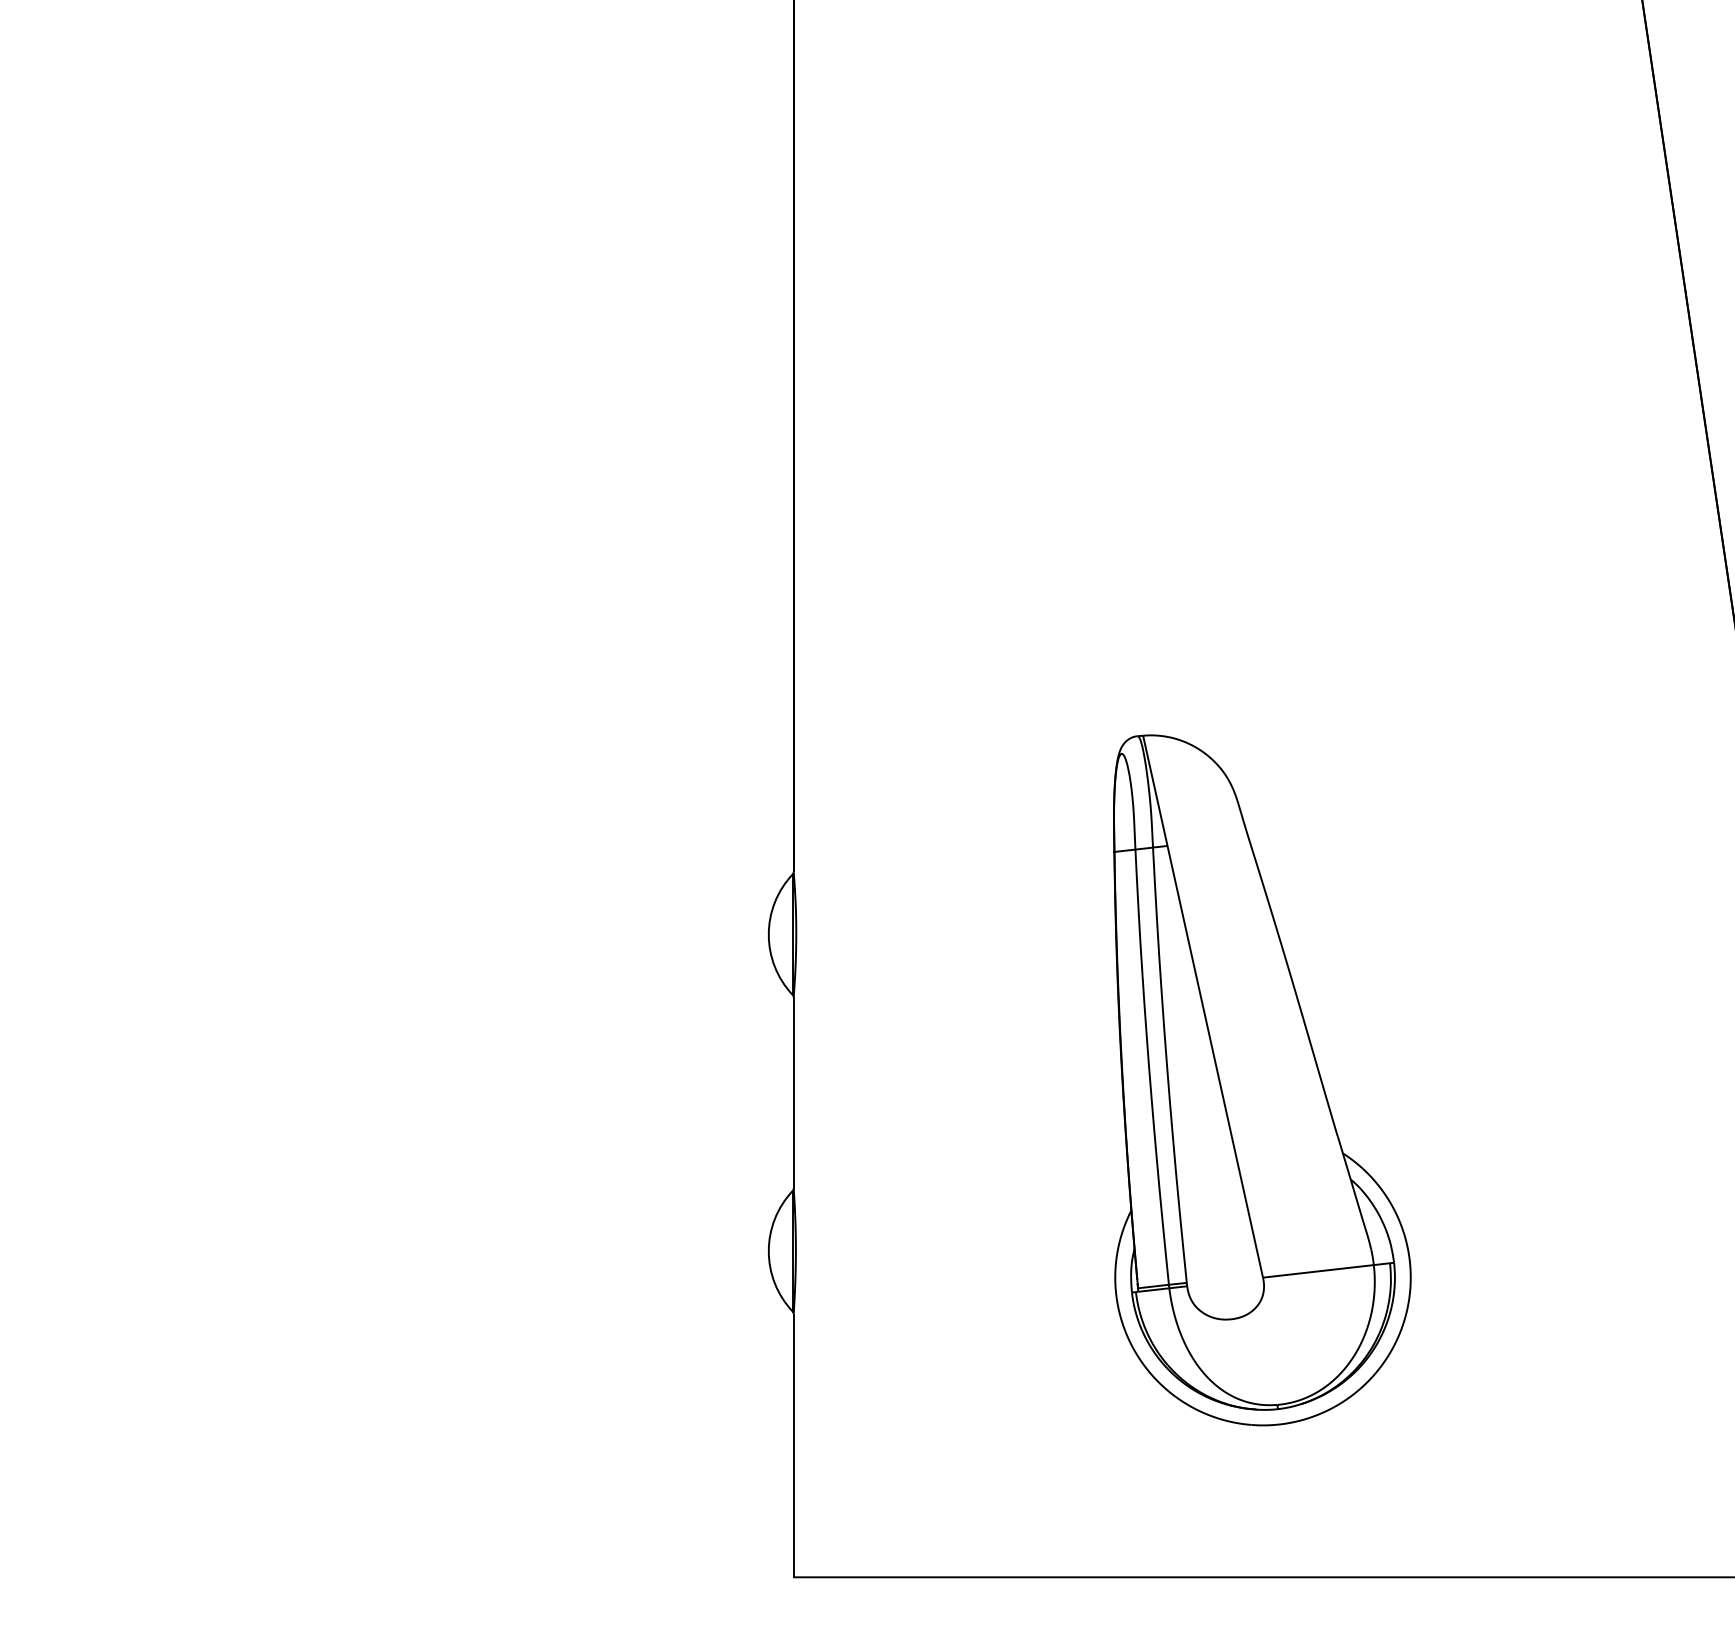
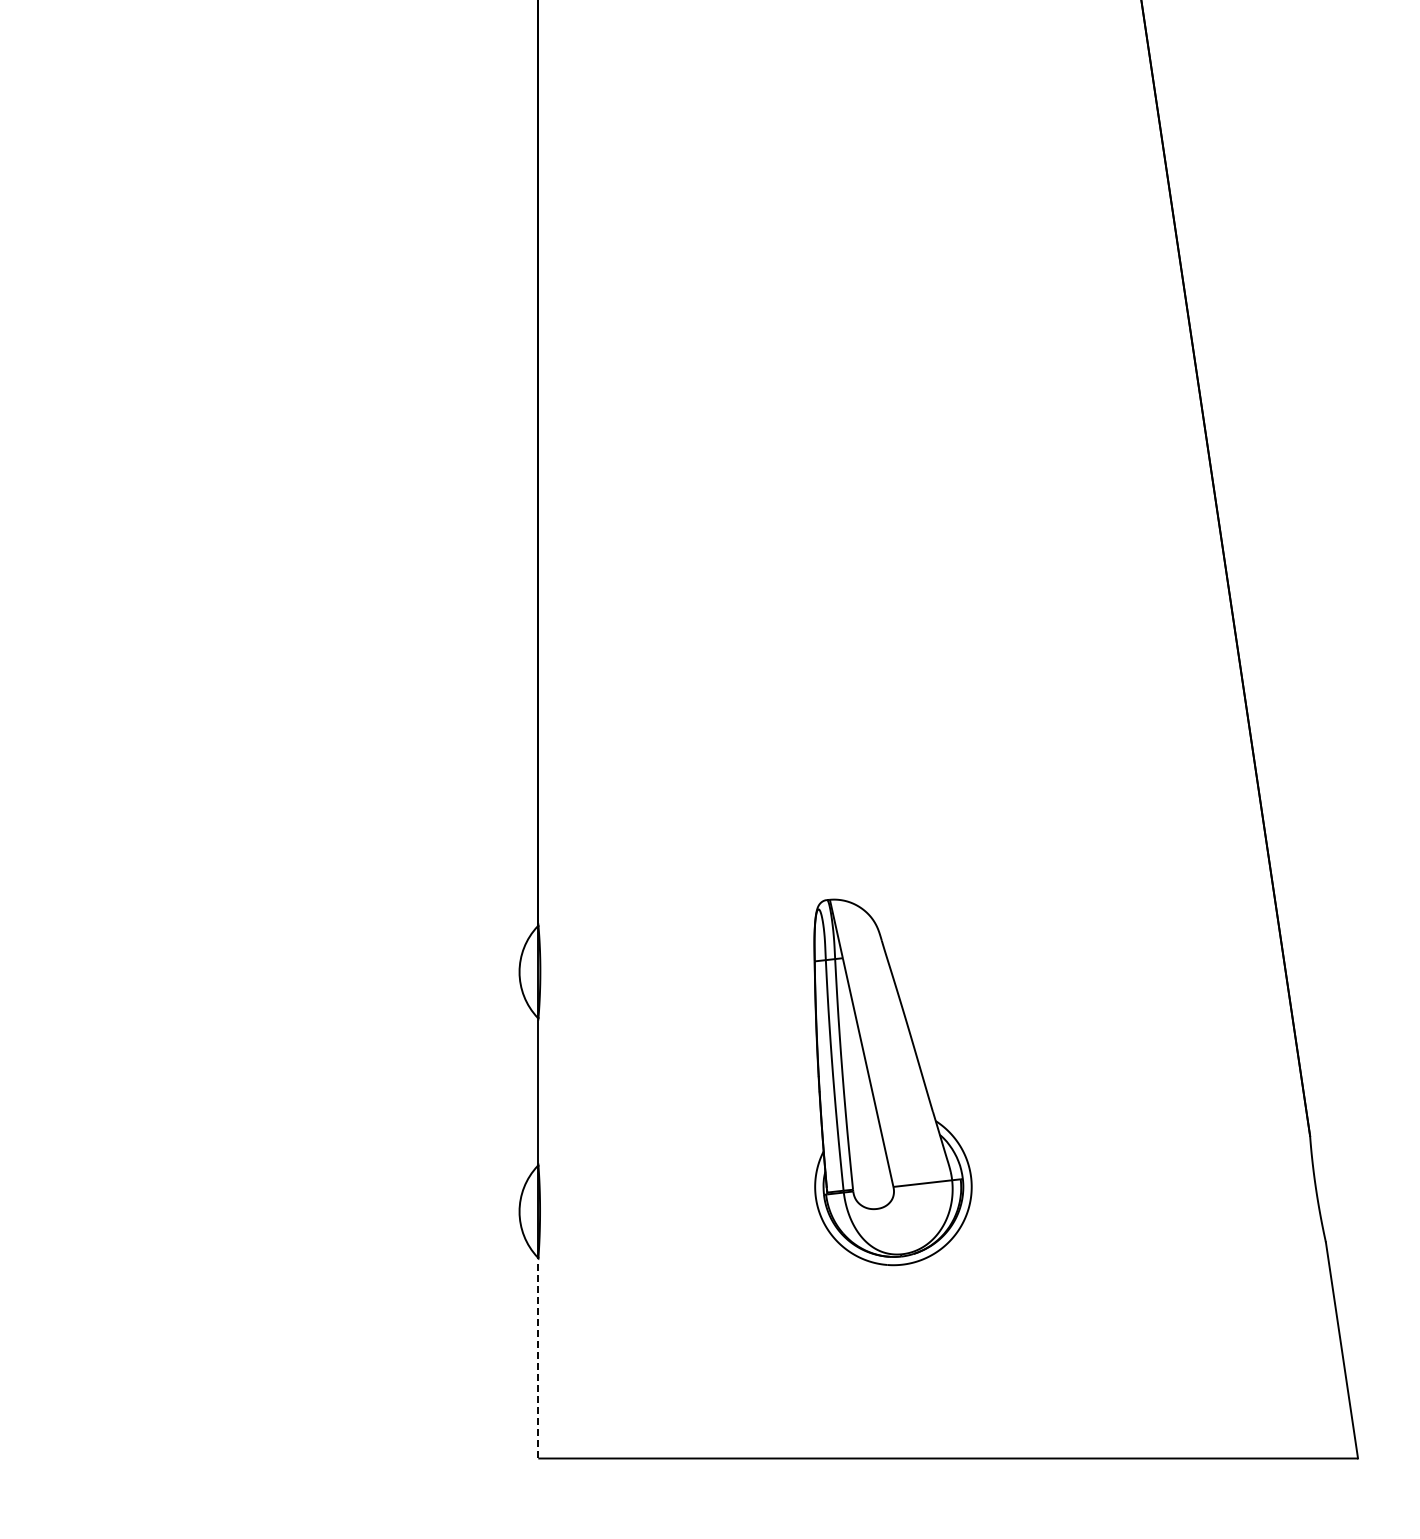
part: (1261, 1080) -> (892, 1082), size x0.7
line: (793, 1445) -> (538, 1358), solid -> dashed

